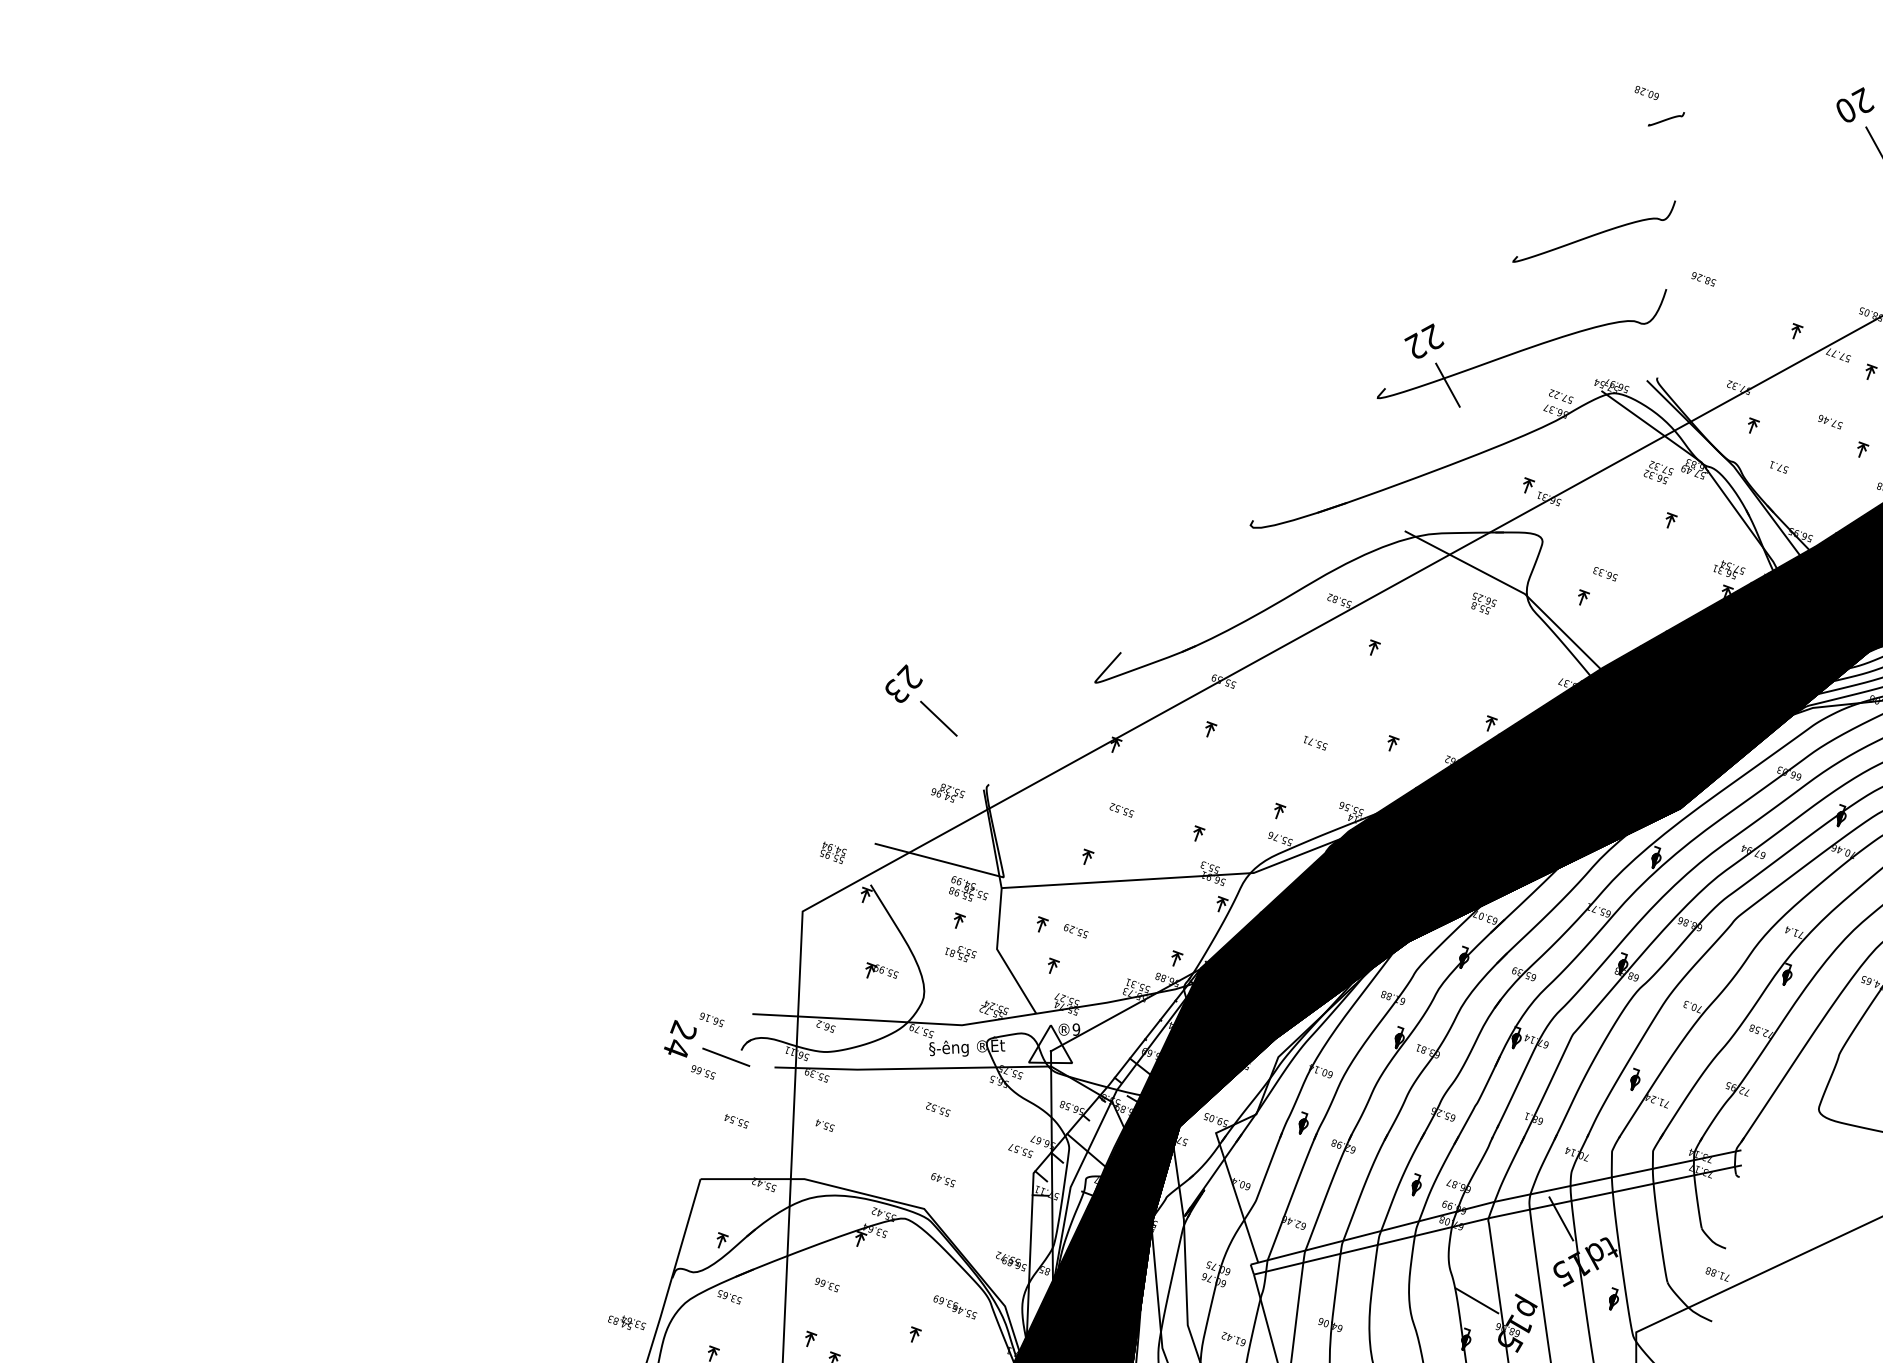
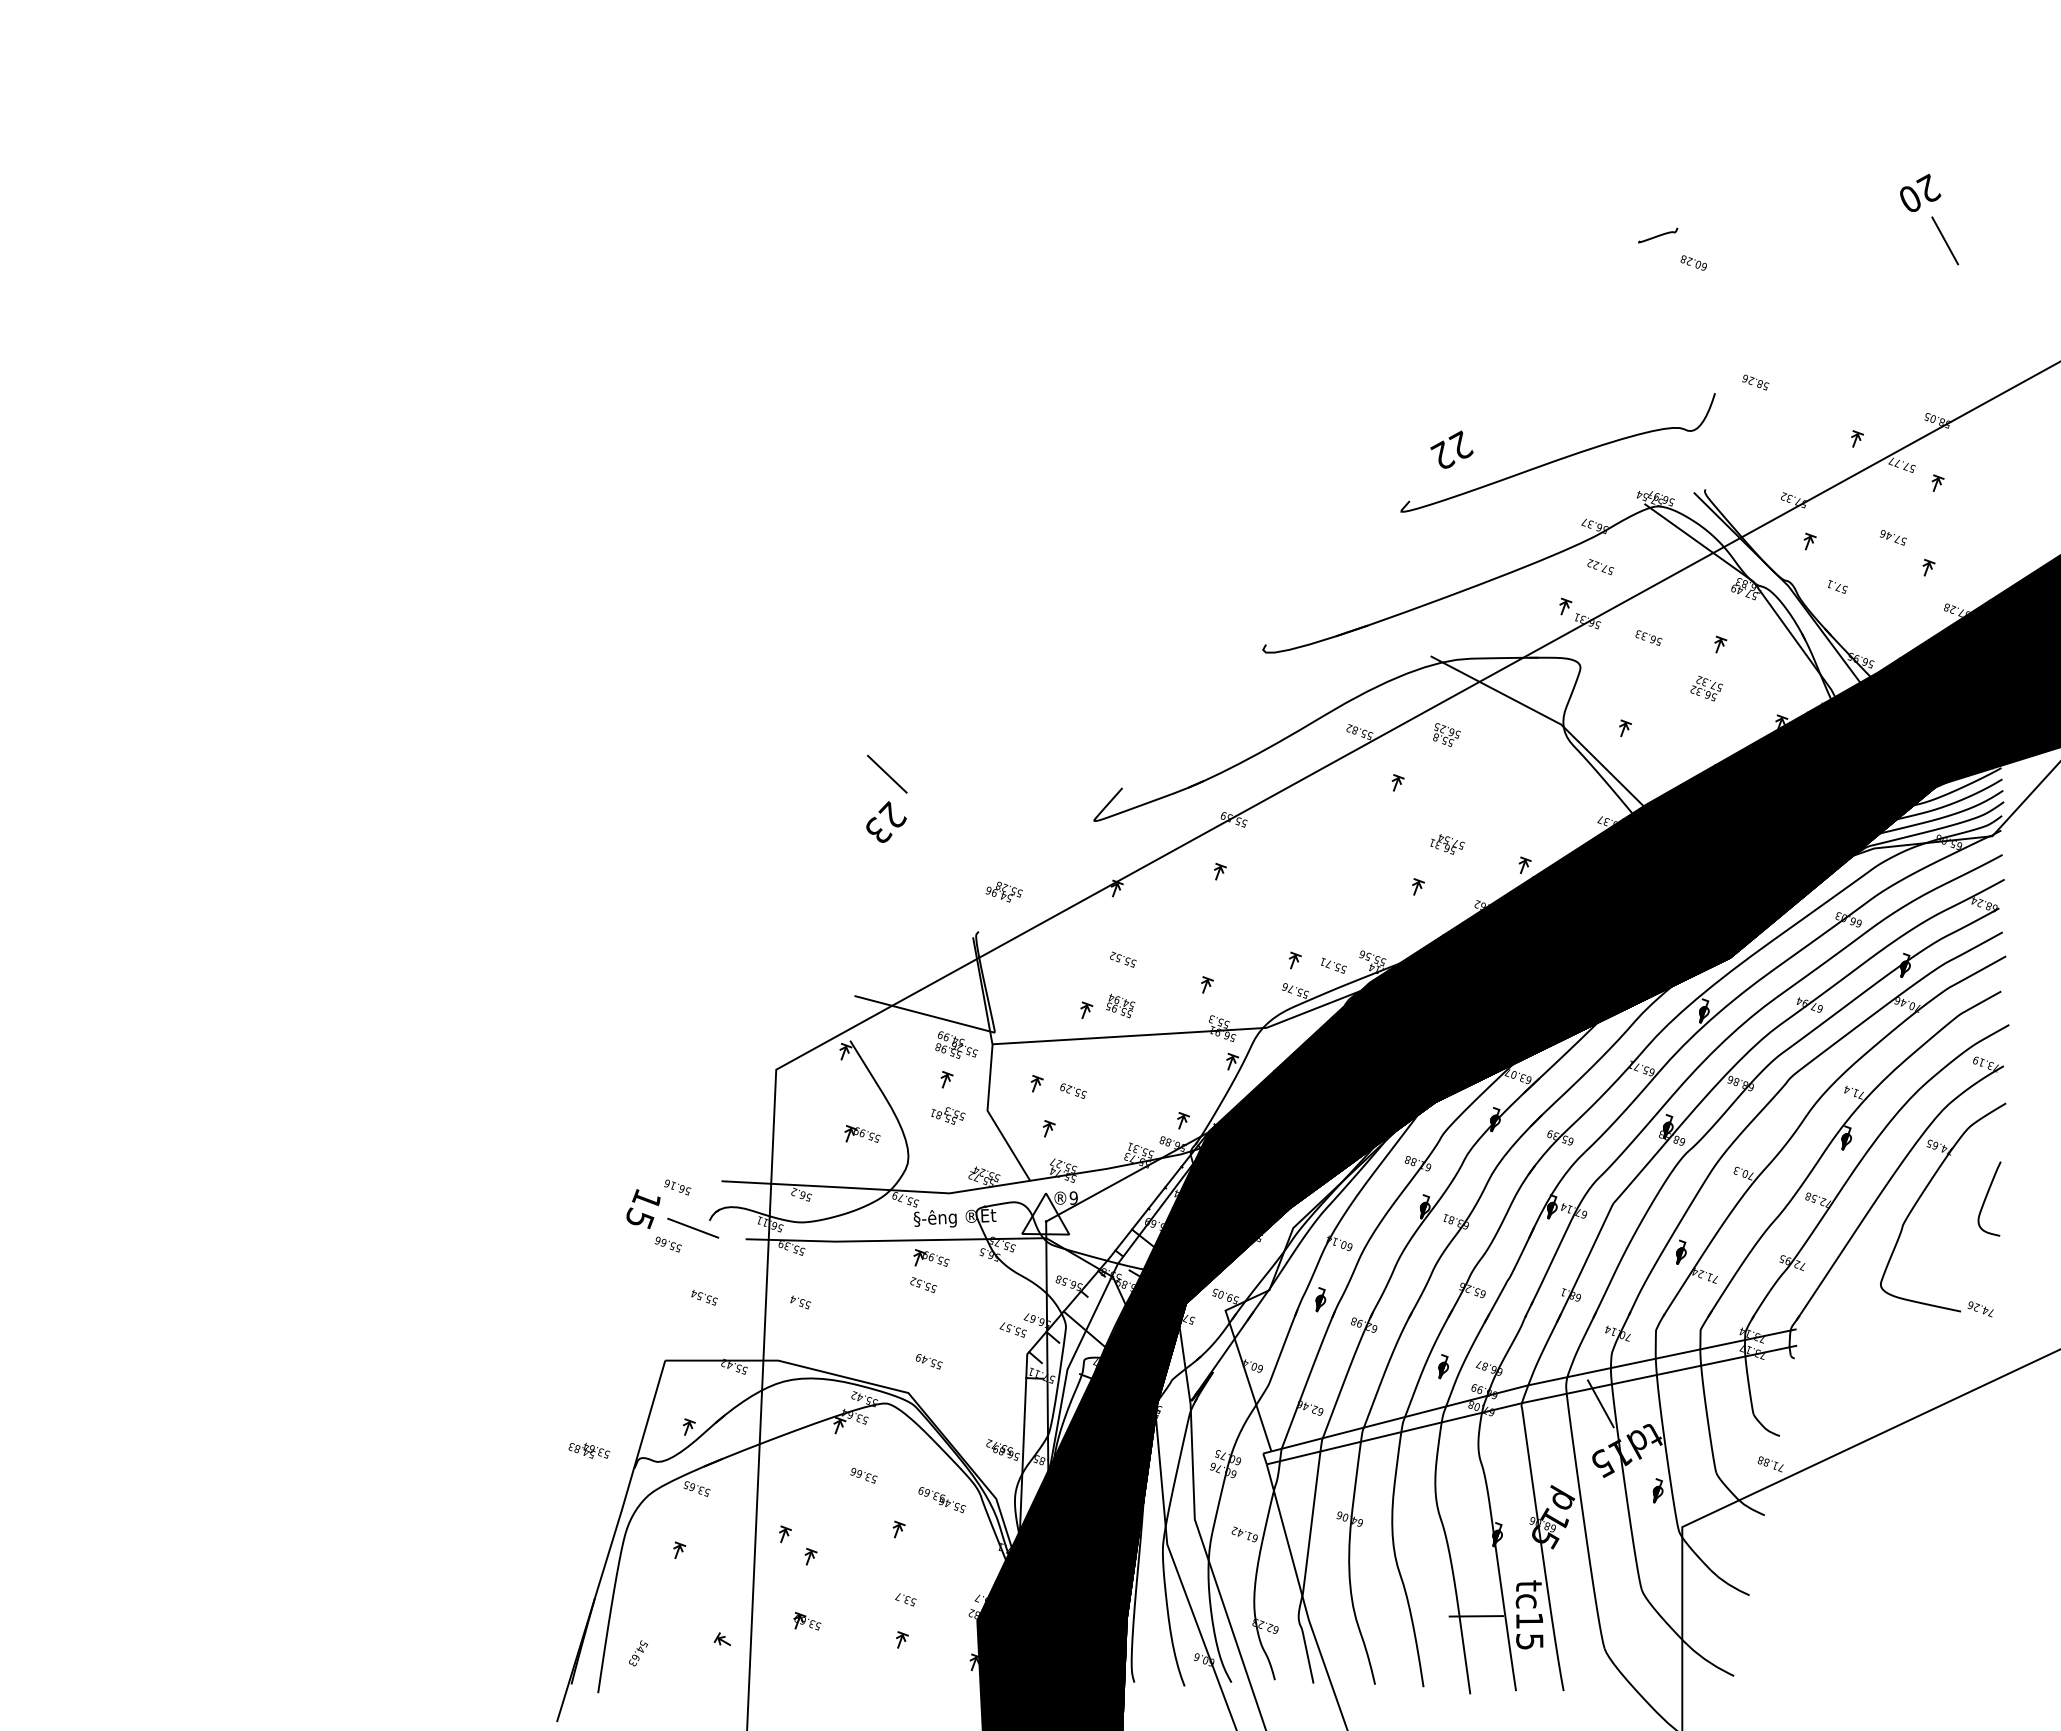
text: (1646, 92) -> (1693, 262), moved
curve: (1666, 119) -> (1658, 235), moved
curve: (1594, 234) -> (1636, 333), removed
line: (1447, 385) -> (1477, 497), removed
text: (1560, 396) -> (1600, 566), moved
text: (1658, 472) -> (1706, 688), moved
text: (1729, 569) -> (1447, 844), moved
text: (1605, 573) -> (1648, 637), moved
text: (1483, 603) -> (1446, 734), moved
line: (939, 718) -> (887, 773), moved
text: (1315, 742) -> (1333, 965), moved
text: (947, 792) -> (1003, 891), moved
text: (833, 852) -> (1120, 1005), moved
text: (679, 1039) -> (642, 1208), 24 -> 15
part: (945, 1084) -> (931, 1257), added
text: (826, 1284) -> (863, 1475), moved
line: (1477, 1300) -> (1509, 1492), removed
text: (627, 1322) -> (589, 1450), moved

